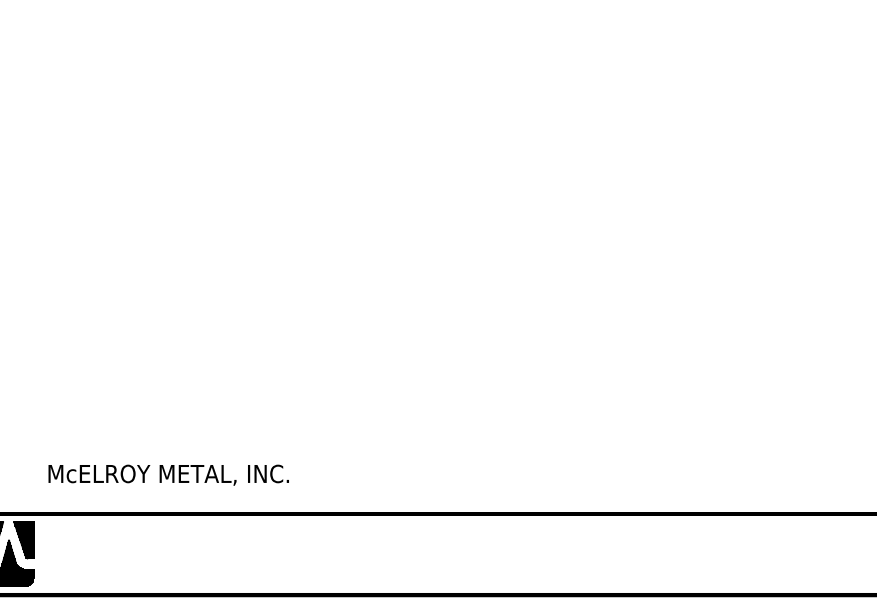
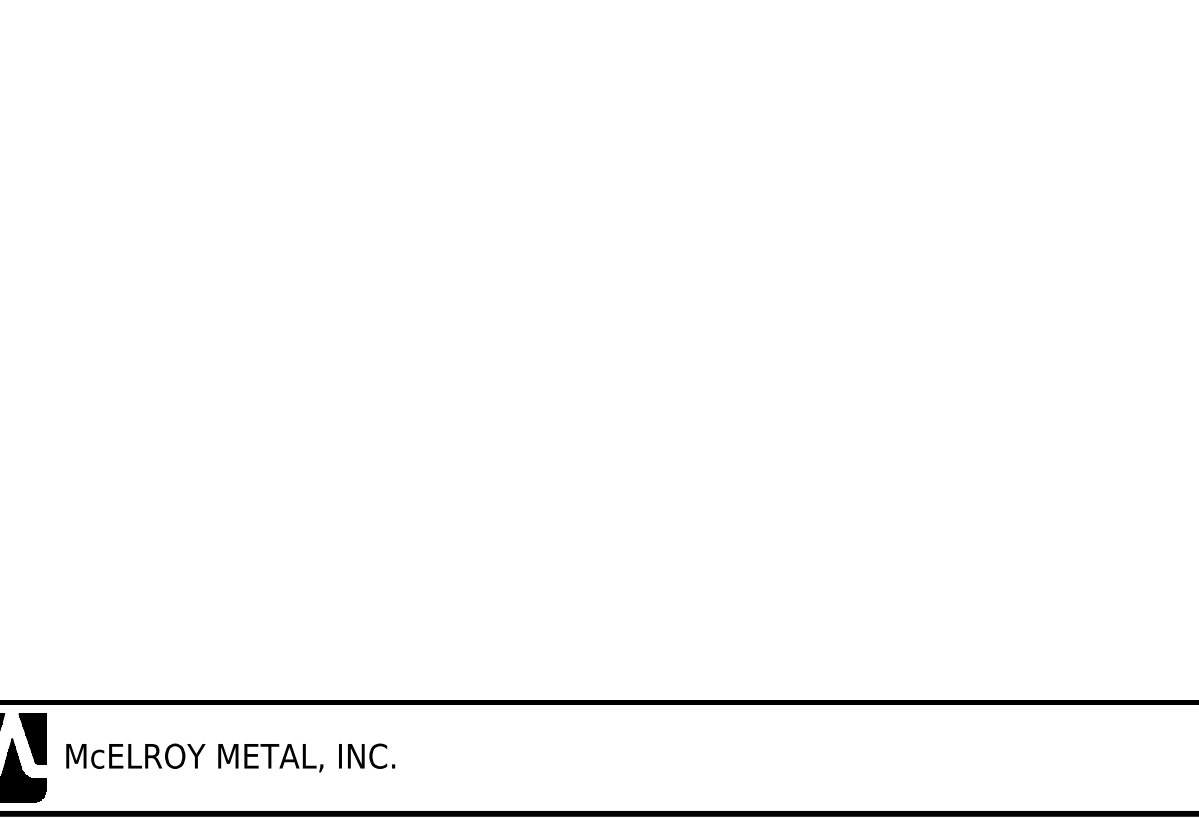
text: (168, 474) -> (230, 756), moved

